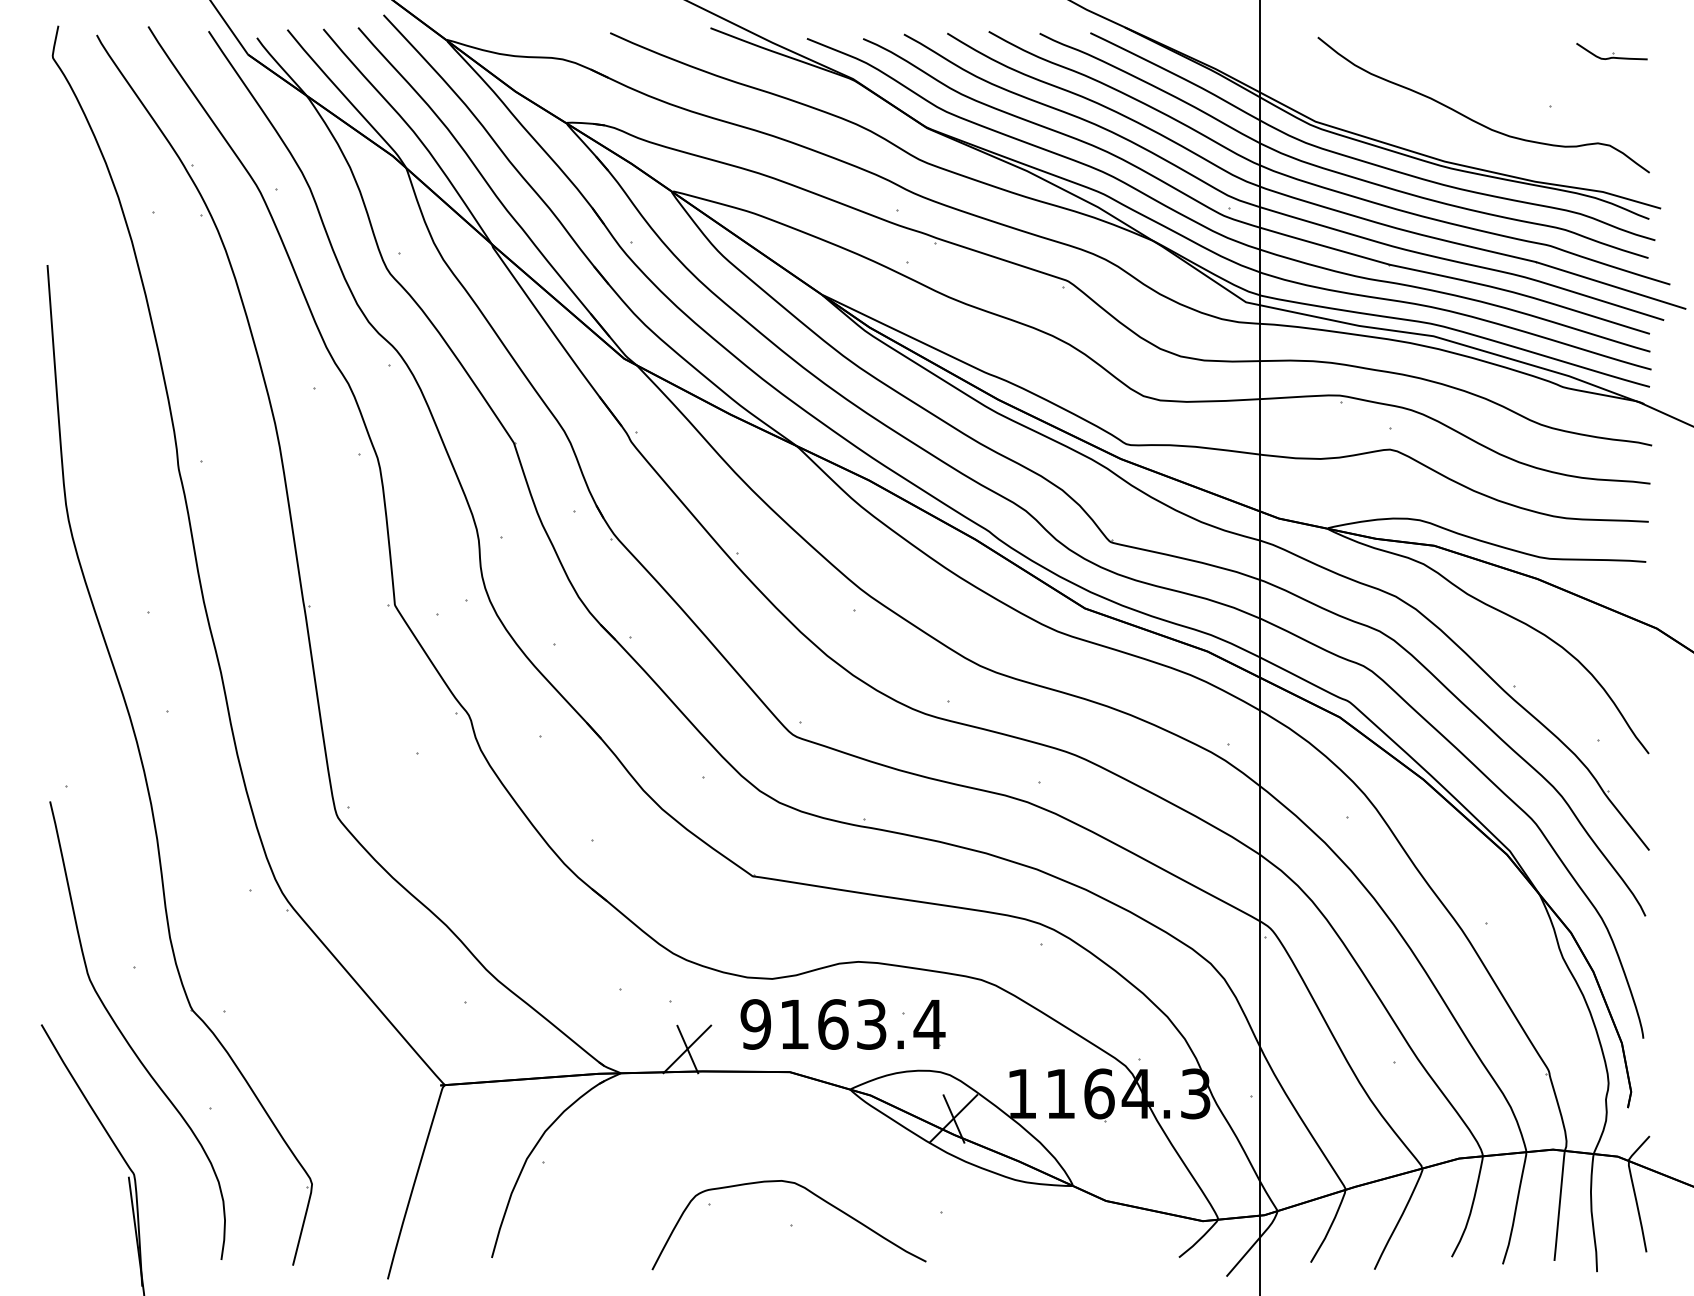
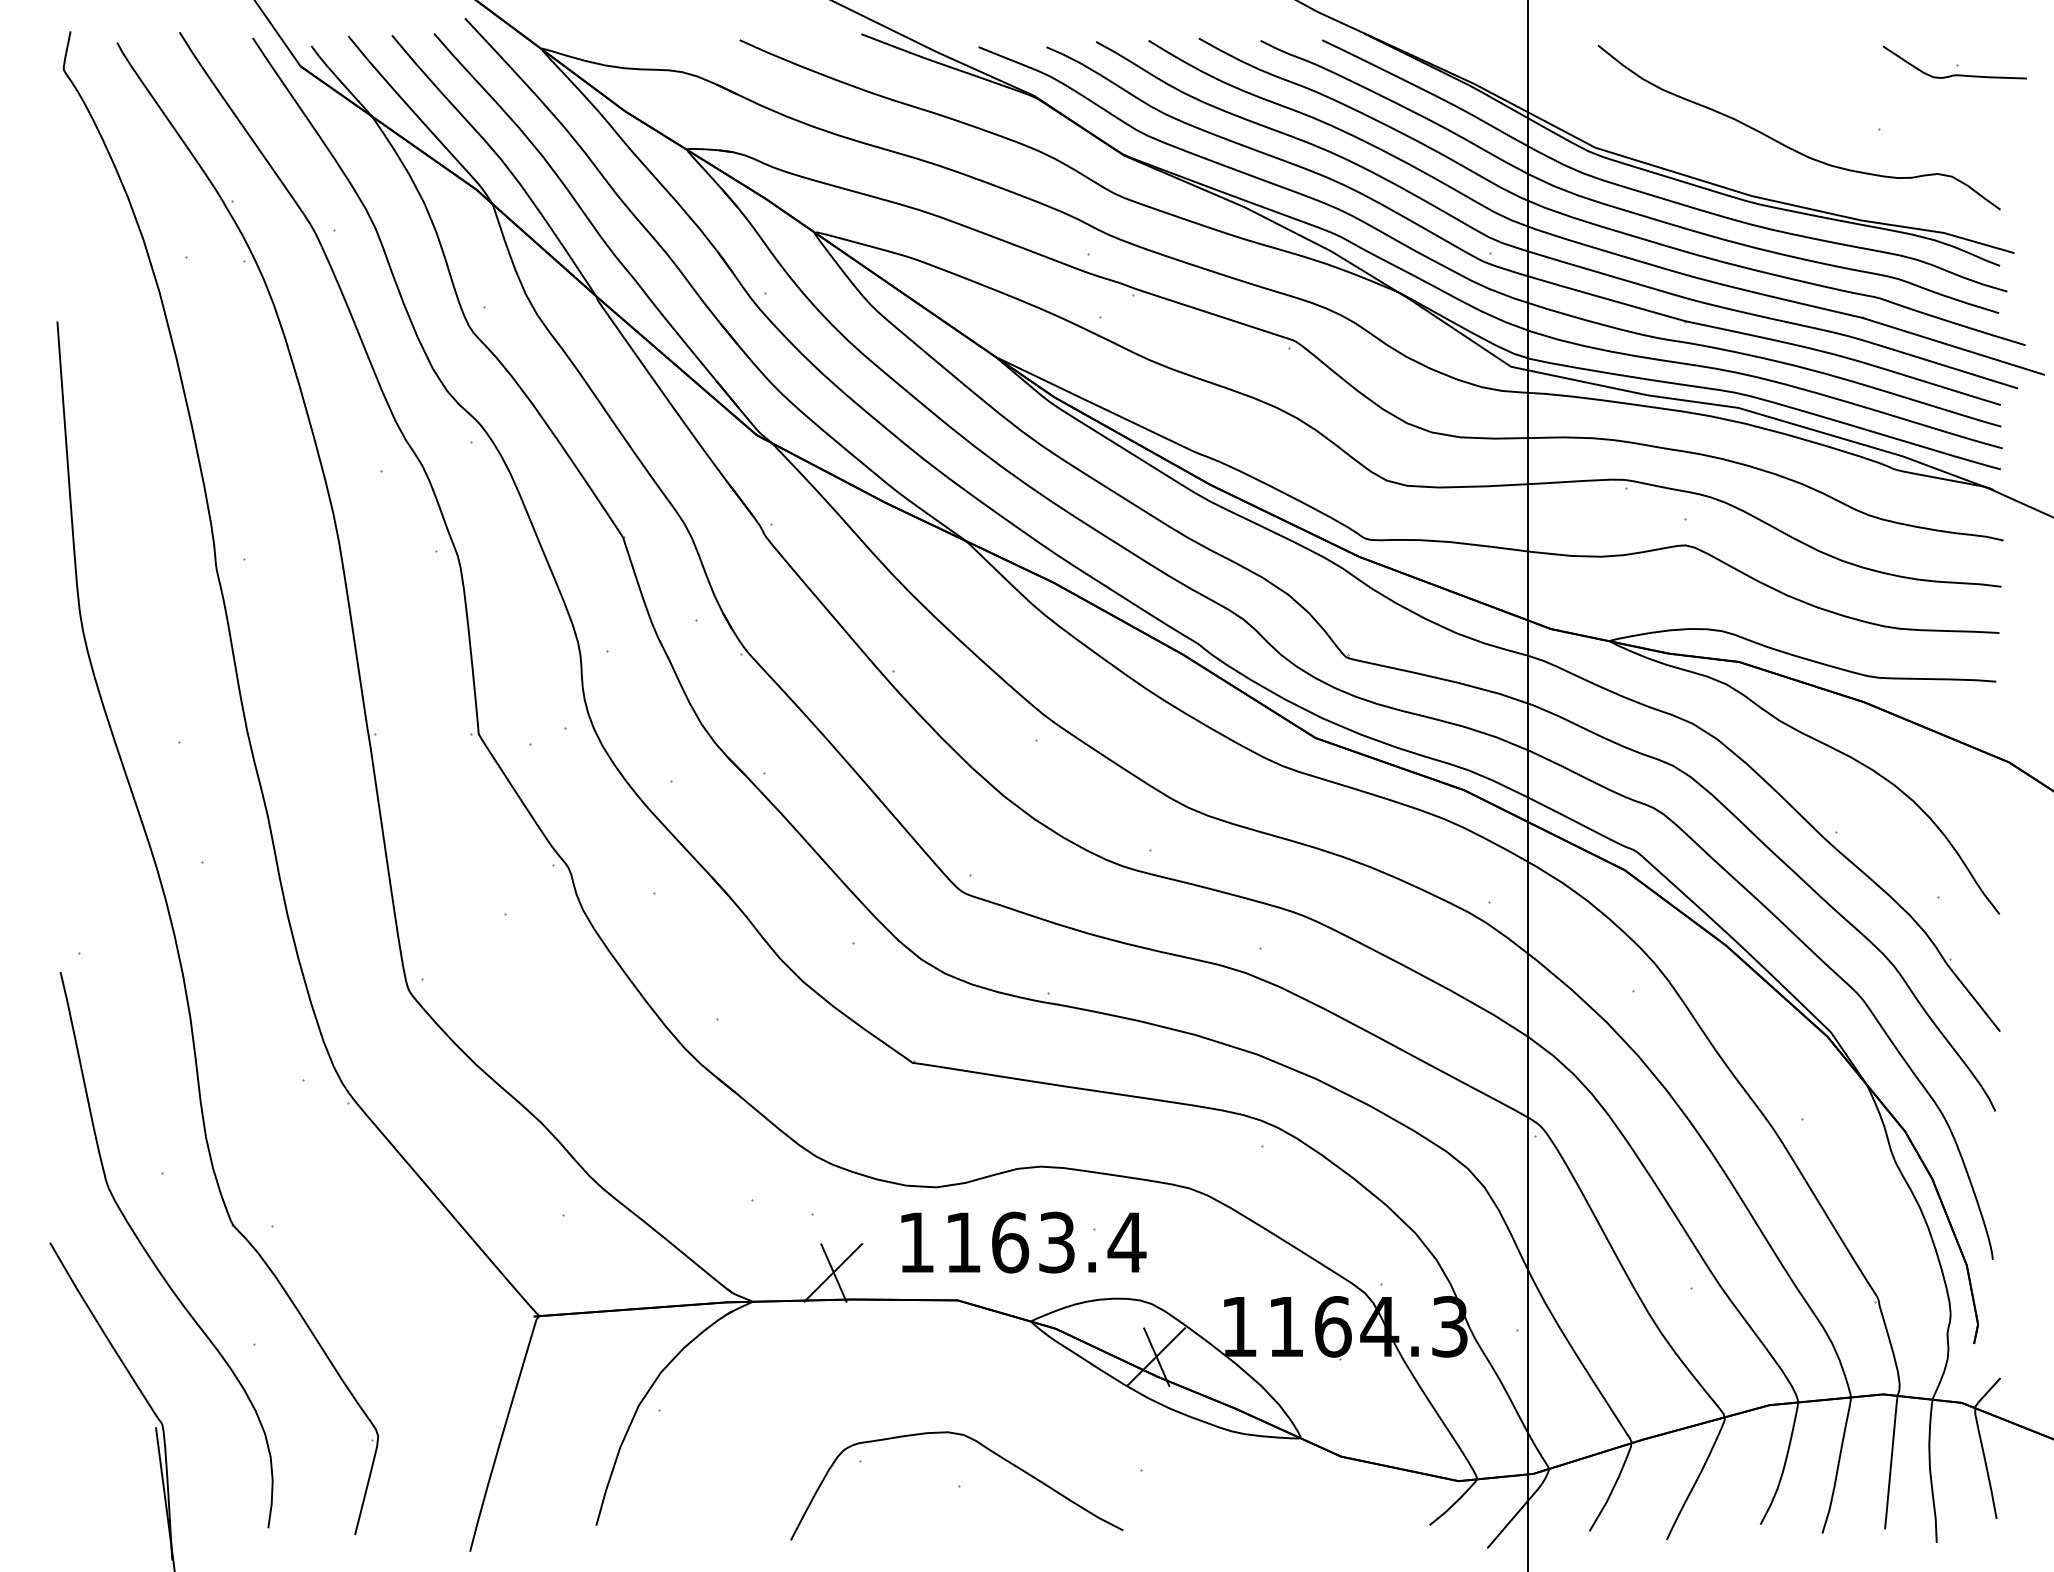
part: (1611, 51) -> (1954, 62), size x1.67
text: (755, 1024) -> (916, 1242), 9163.4 -> 1163.4

